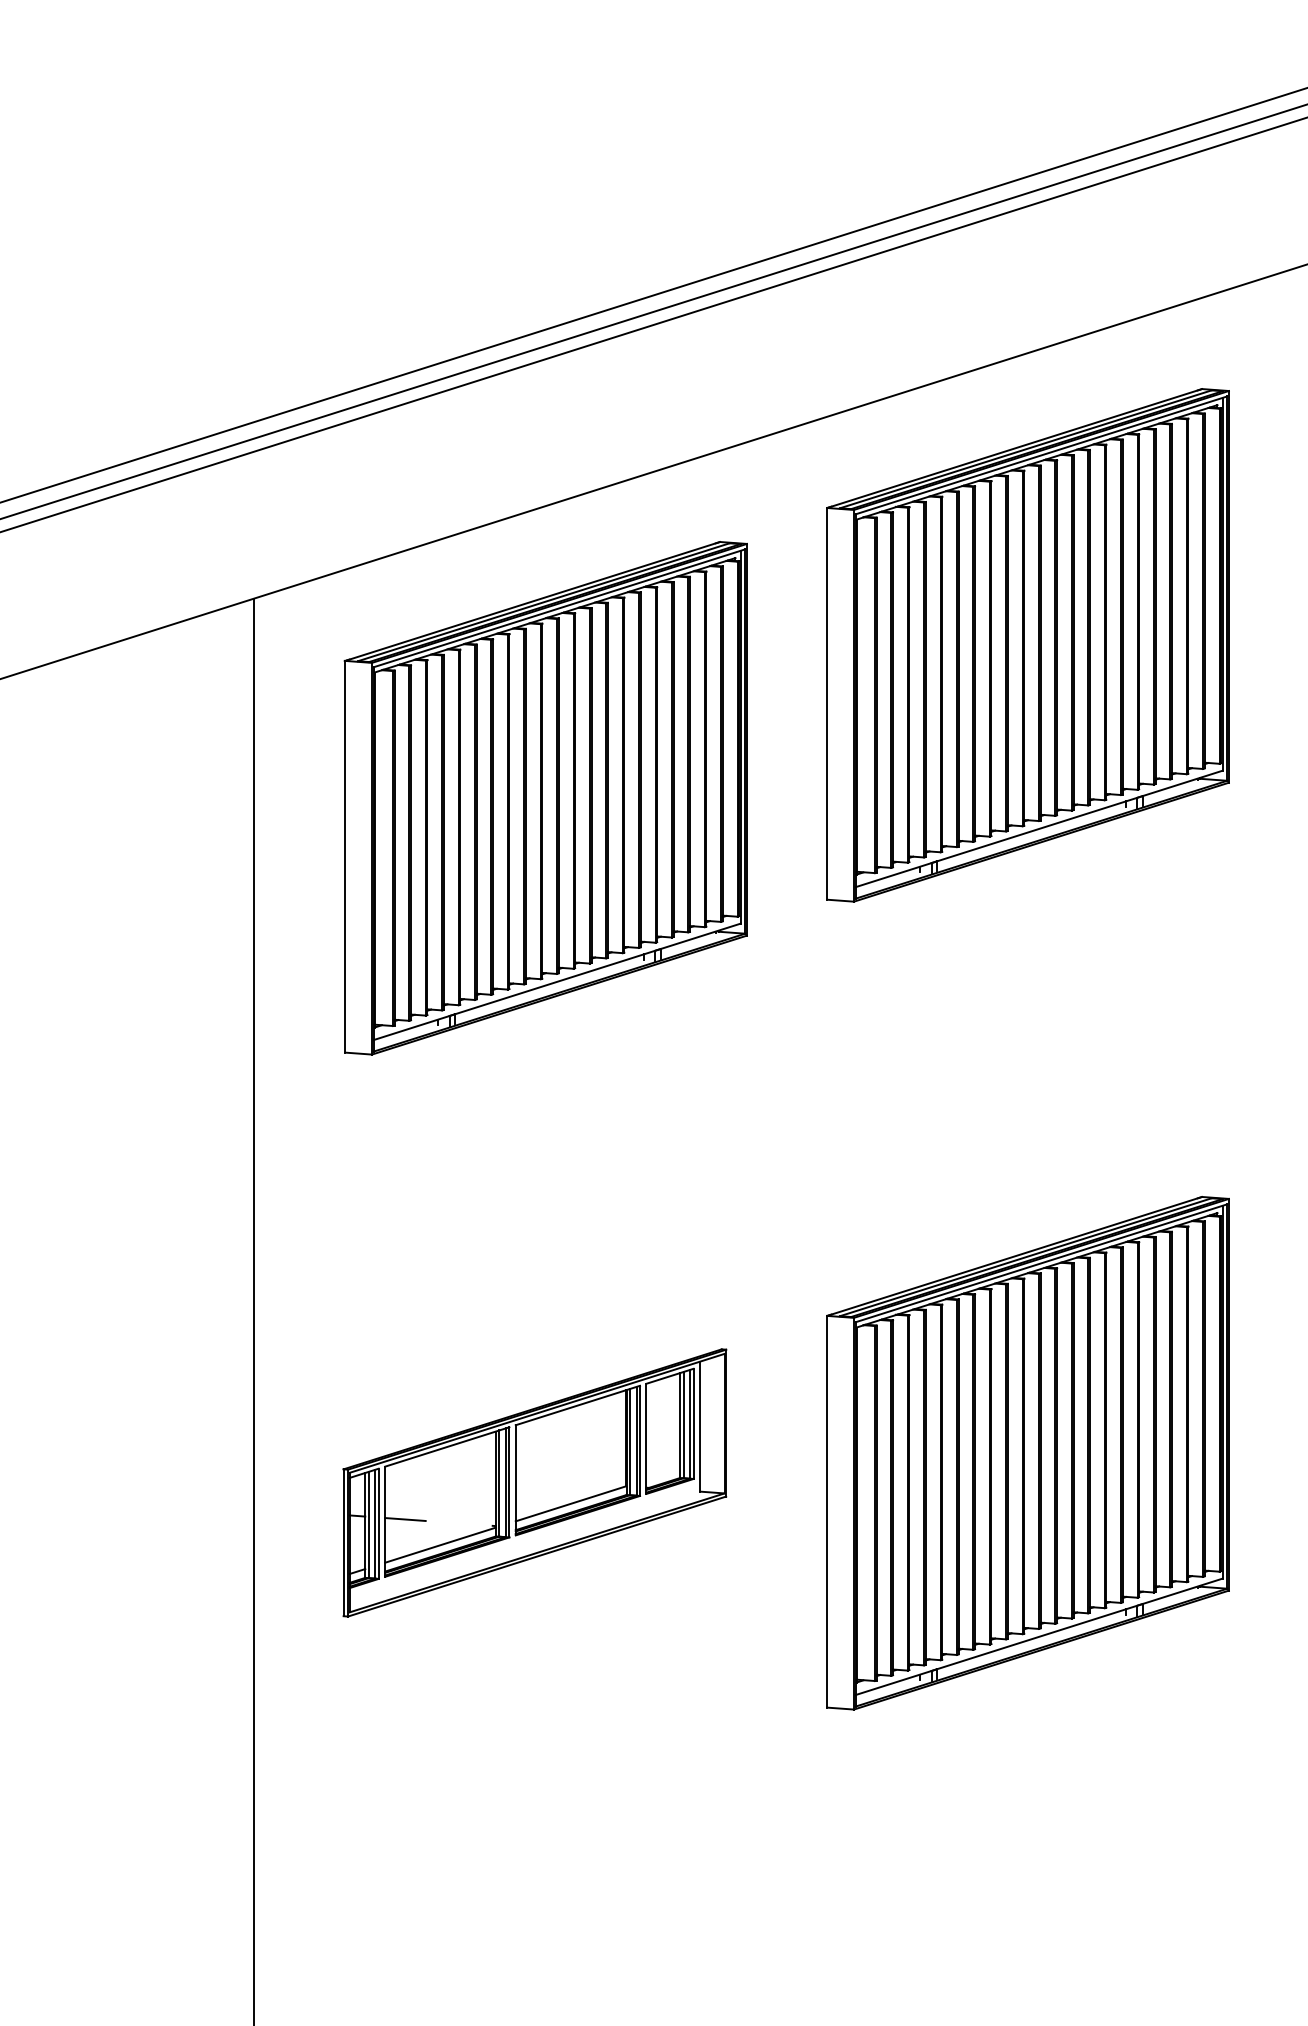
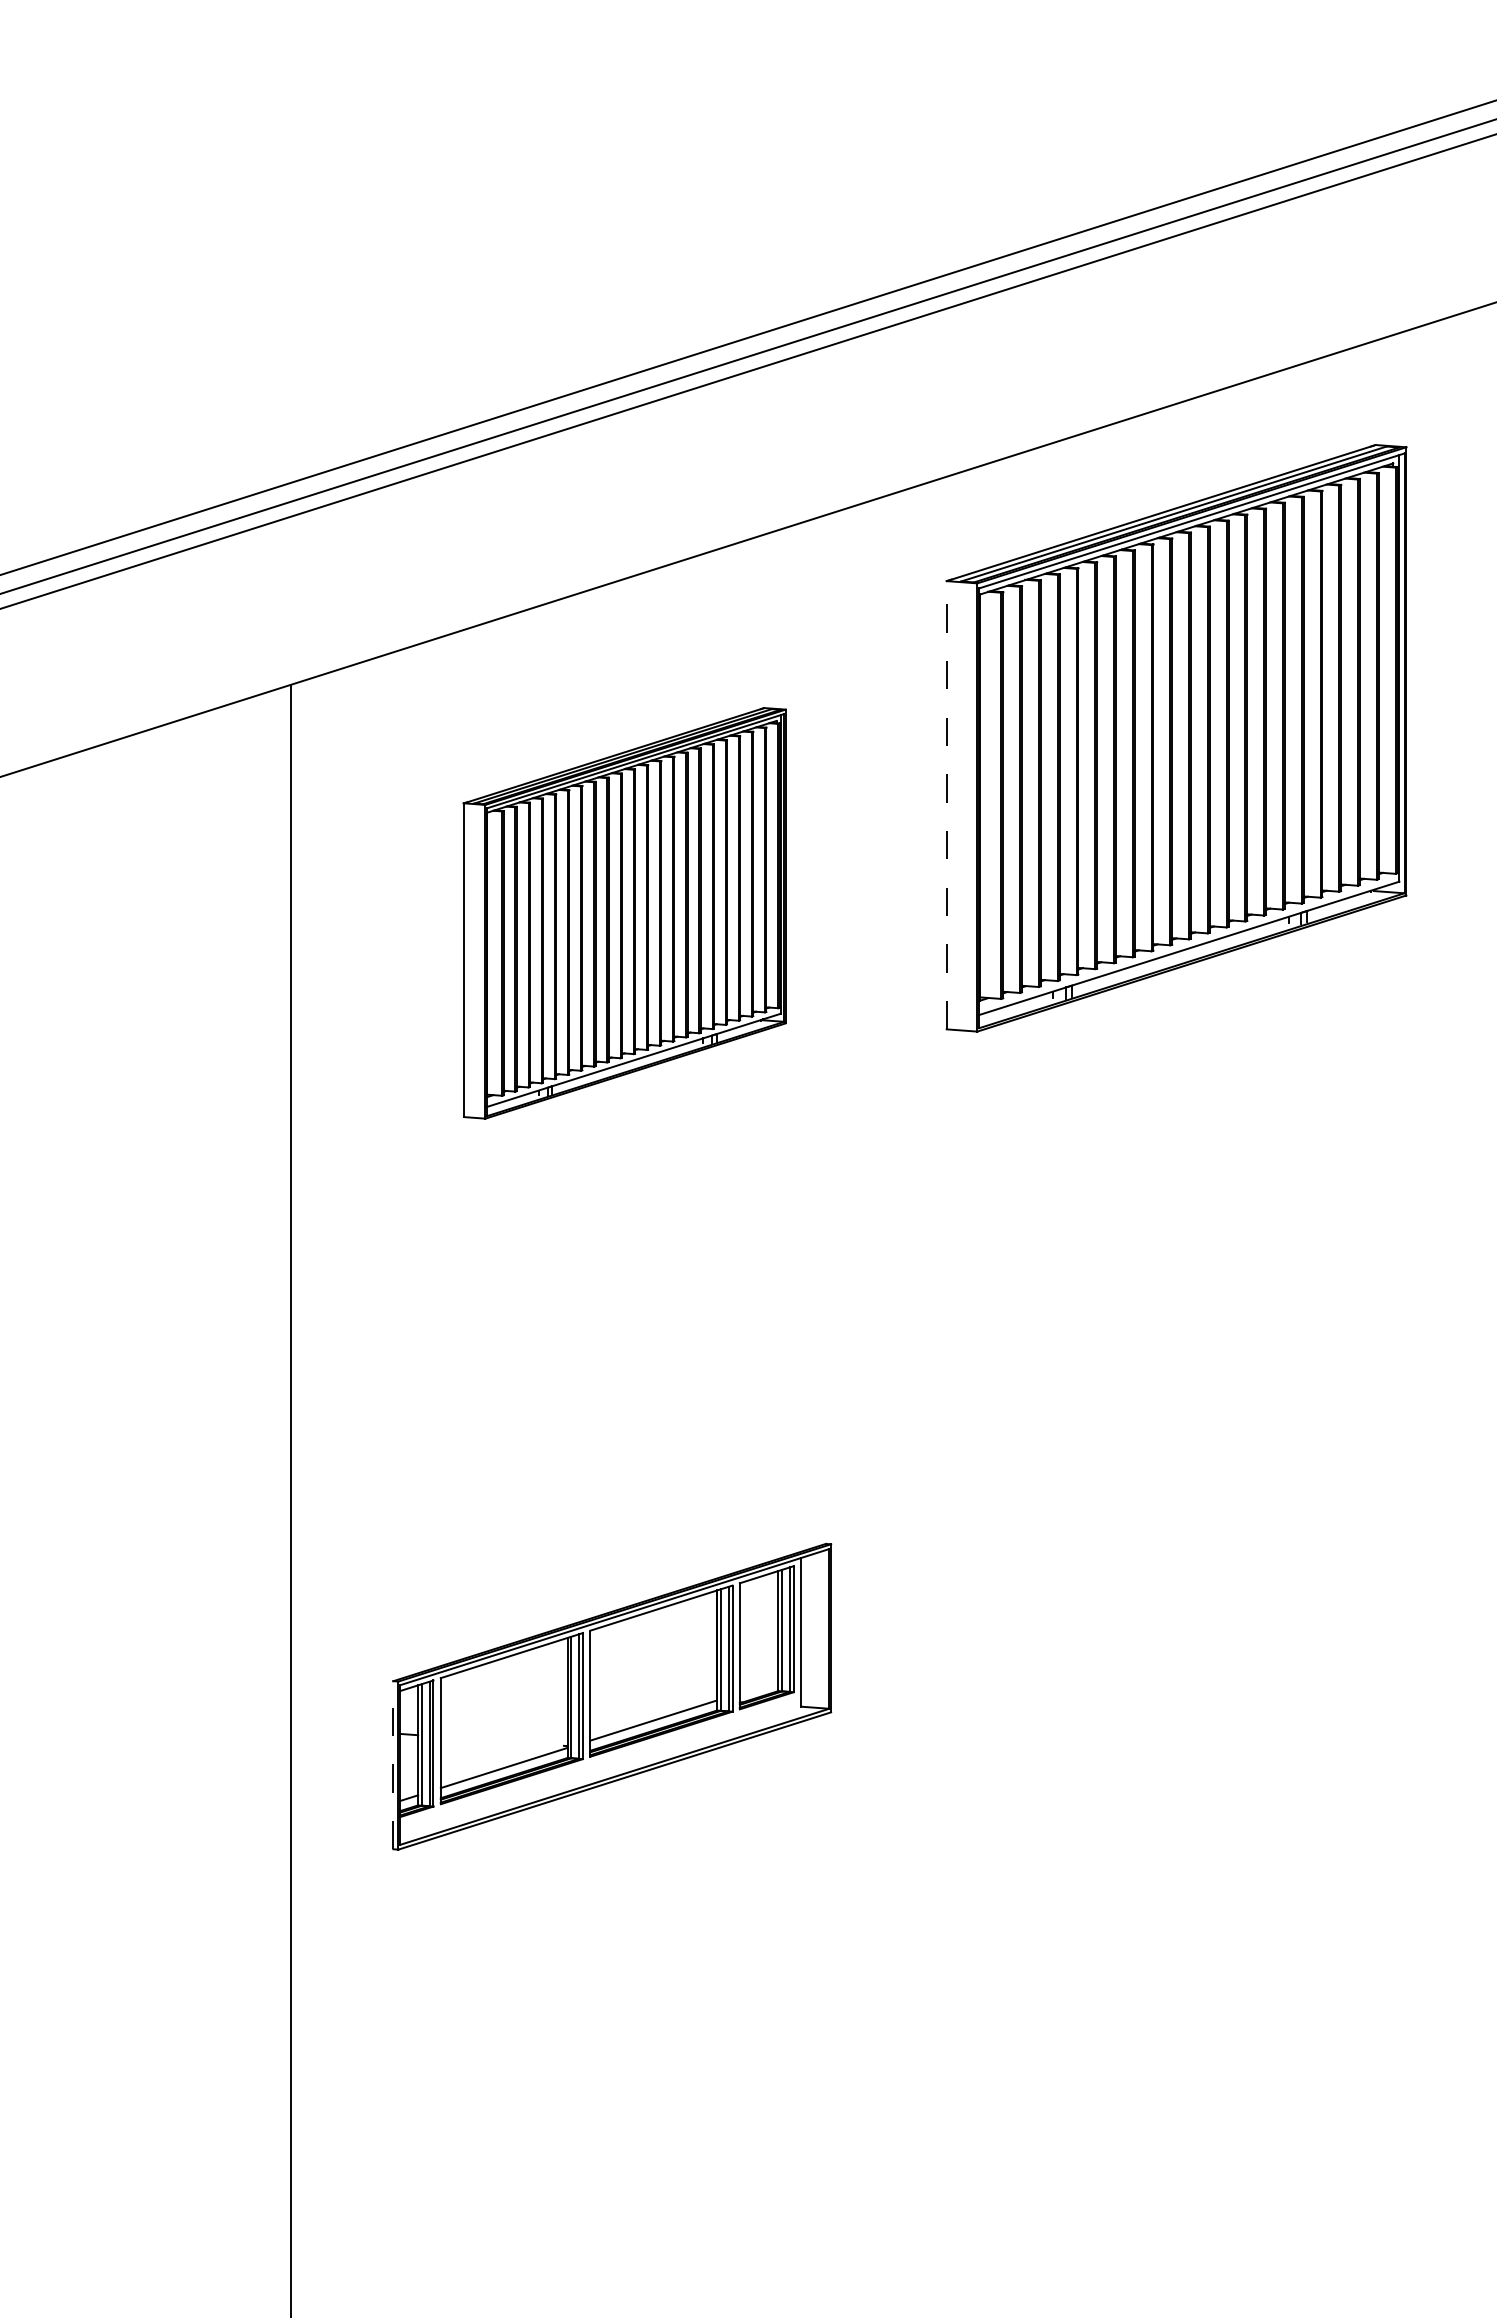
line: (827, 703) -> (946, 804), solid -> dashed
part: (545, 798) -> (624, 913), size x0.7
part: (1028, 1453) -> (1176, 1662), removed
line: (404, 1519) -> (463, 1738), removed
line: (343, 1542) -> (393, 1764), solid -> dashed

